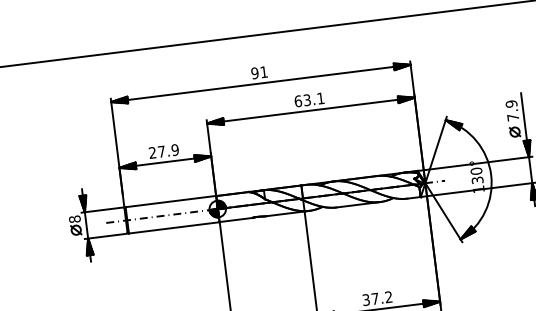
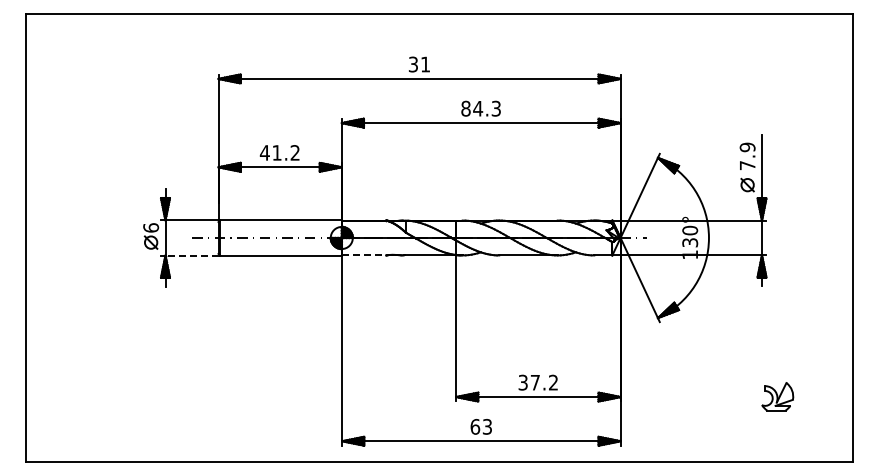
text: (255, 73) -> (413, 64), 91 -> 31
text: (309, 99) -> (480, 108), 63.1 -> 84.3
text: (163, 151) -> (279, 152), 27.9 -> 41.2
text: (74, 219) -> (150, 227), 8 -> 6
line: (236, 220) -> (364, 255), solid -> dashed
line: (108, 235) -> (192, 255), solid -> dashed

